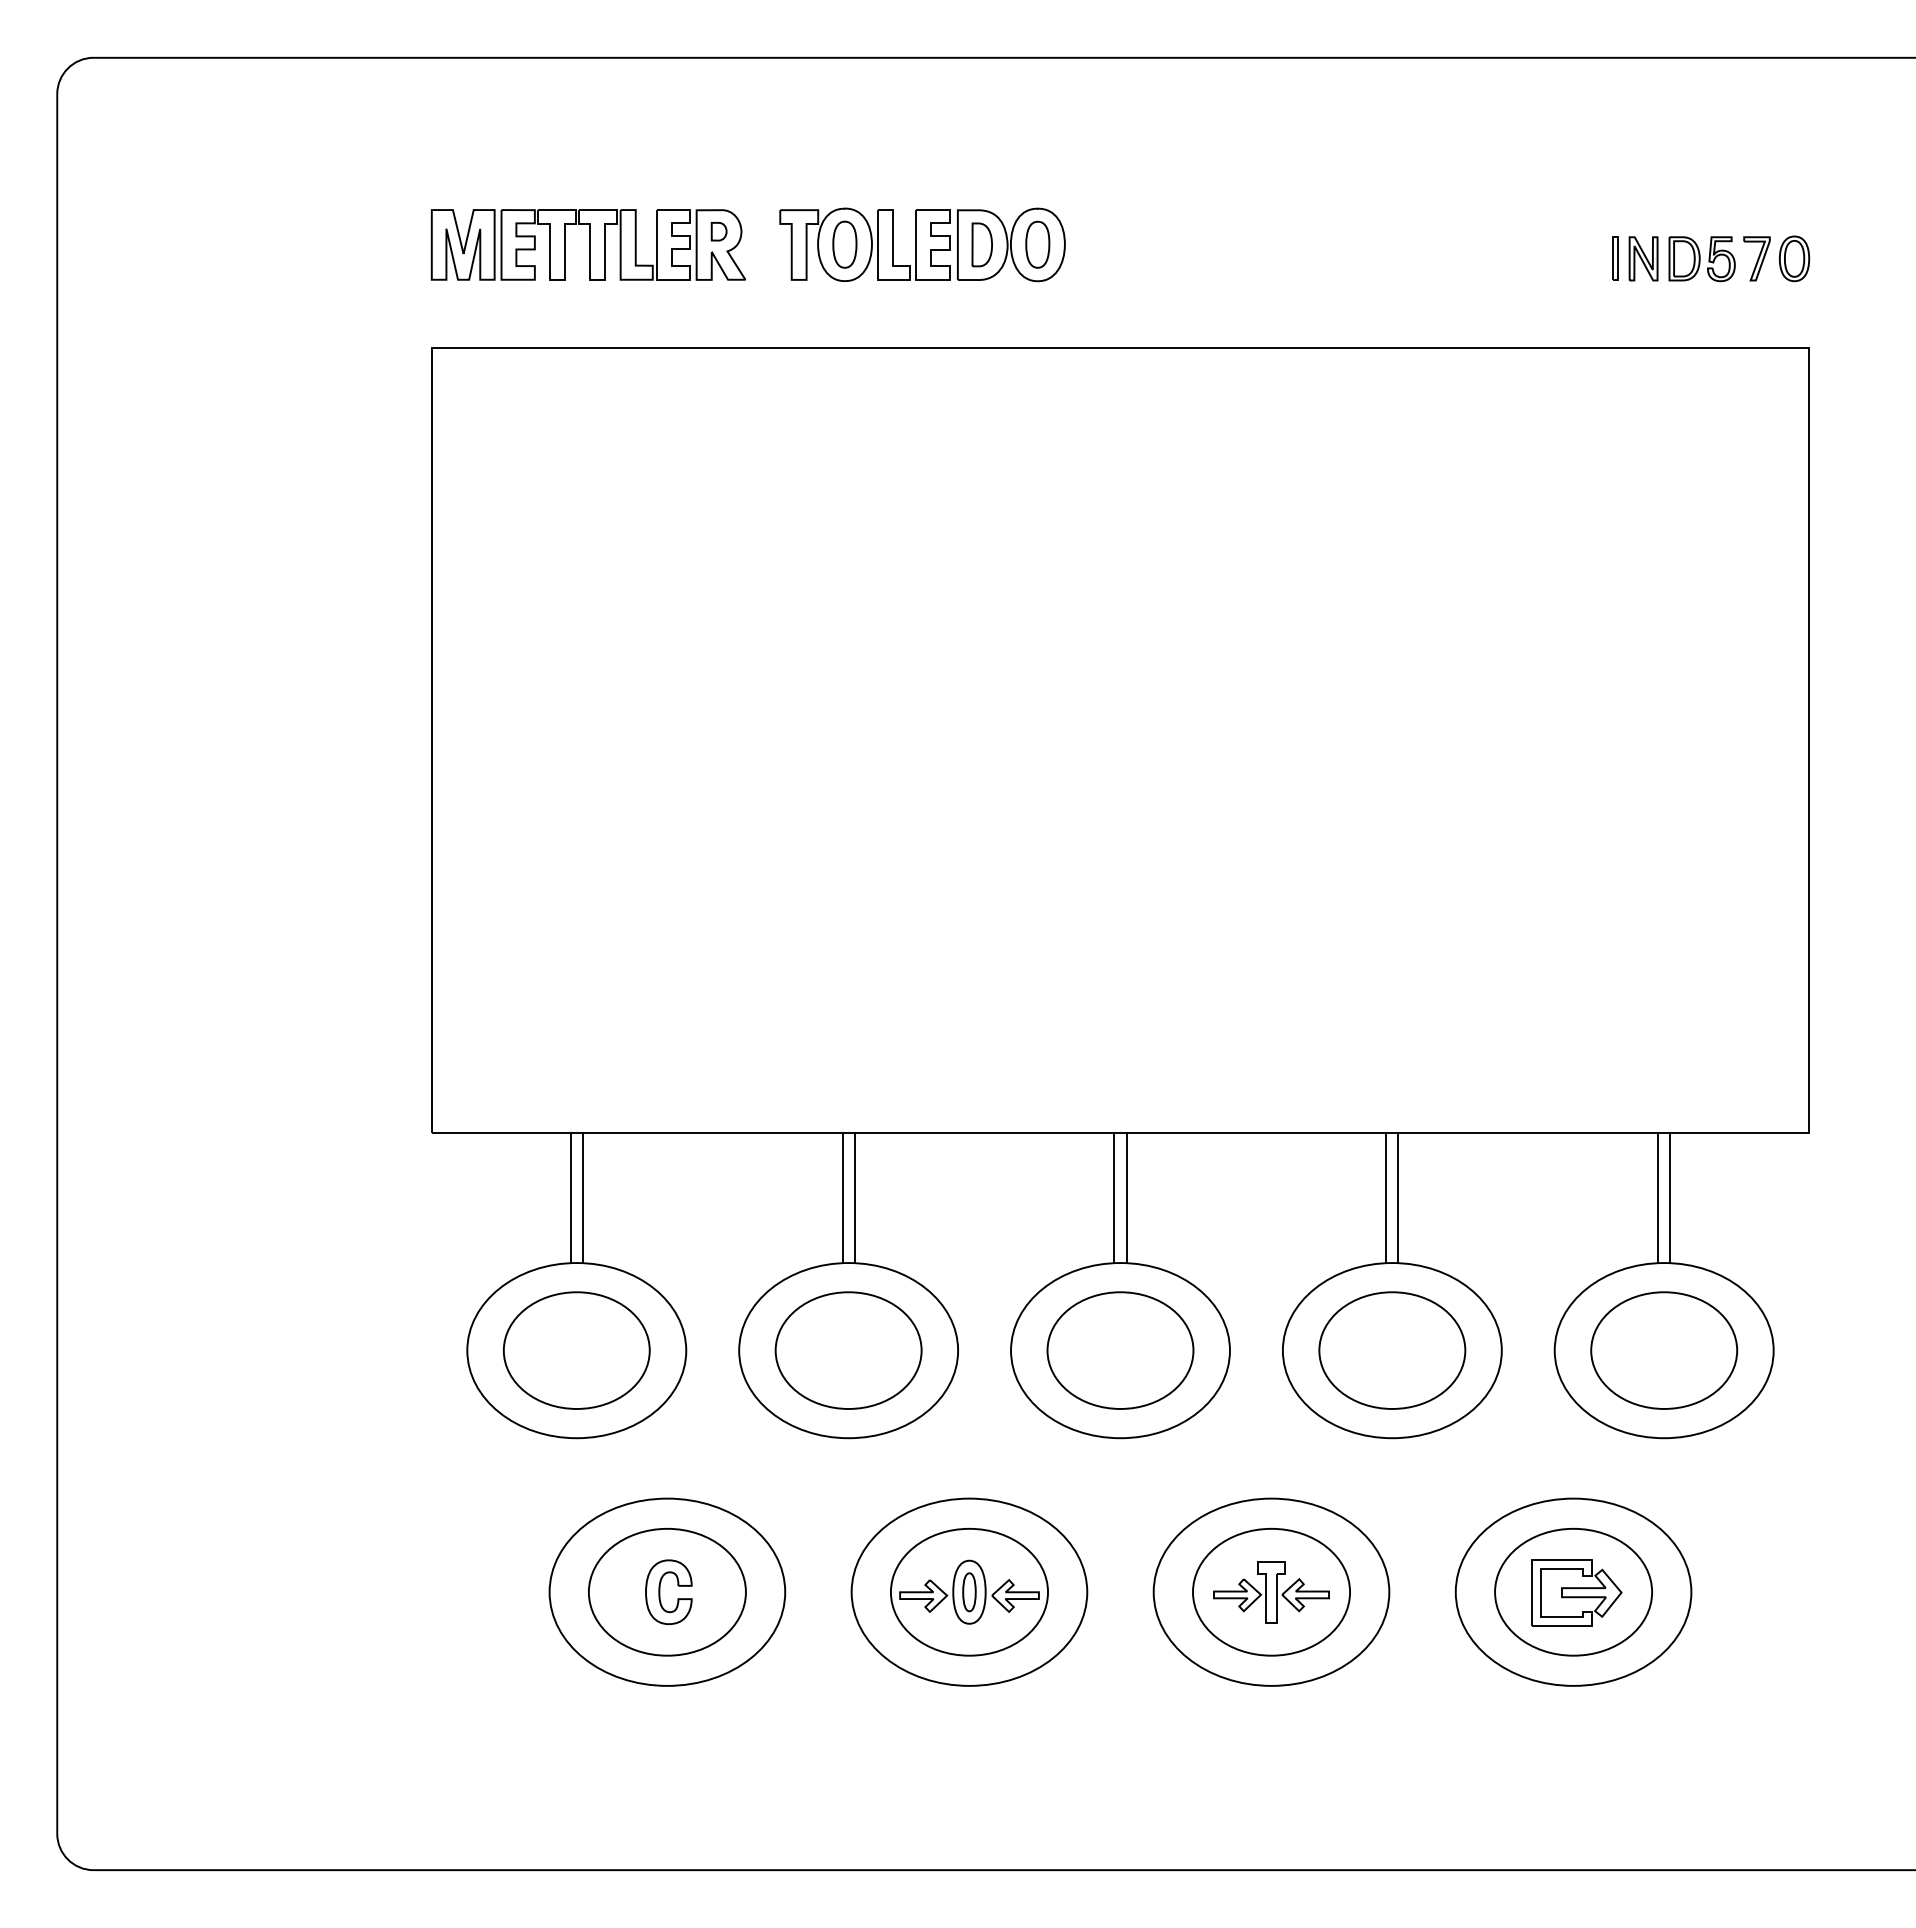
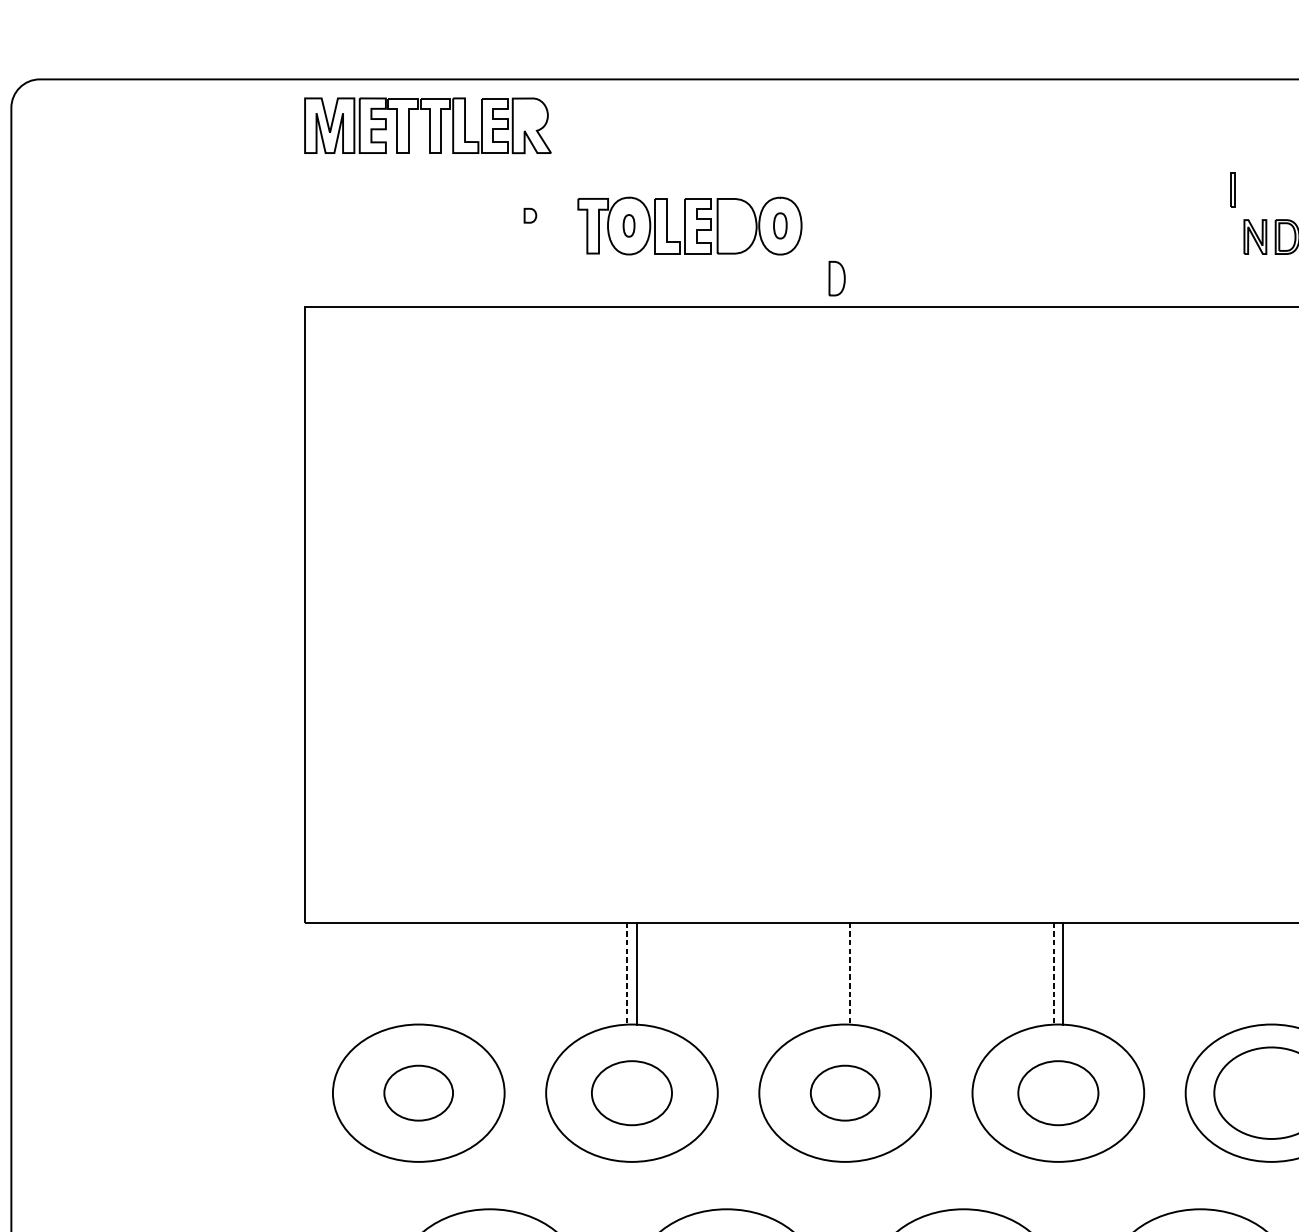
part: (588, 244) -> (427, 125), moved
part: (844, 244) -> (628, 225), size x0.6
part: (981, 244) -> (836, 278), moved
part: (1037, 244) -> (780, 225), size x0.7
part: (1615, 258) -> (1233, 189), moved
line: (570, 1198) -> (413, 973), removed
line: (582, 1198) -> (423, 973), removed
line: (842, 1198) -> (627, 973), solid -> dashed
line: (1114, 1198) -> (840, 973), removed
line: (1126, 1198) -> (849, 973), solid -> dashed
line: (1386, 1198) -> (1053, 973), solid -> dashed
line: (1658, 1198) -> (1267, 973), removed
line: (1670, 1198) -> (1276, 973), removed
part: (576, 1350) -> (418, 1093), size x0.6
part: (848, 1350) -> (631, 1093), size x0.7
part: (1120, 1350) -> (845, 1093), size x0.6
part: (1392, 1350) -> (1058, 1093), size x0.7

